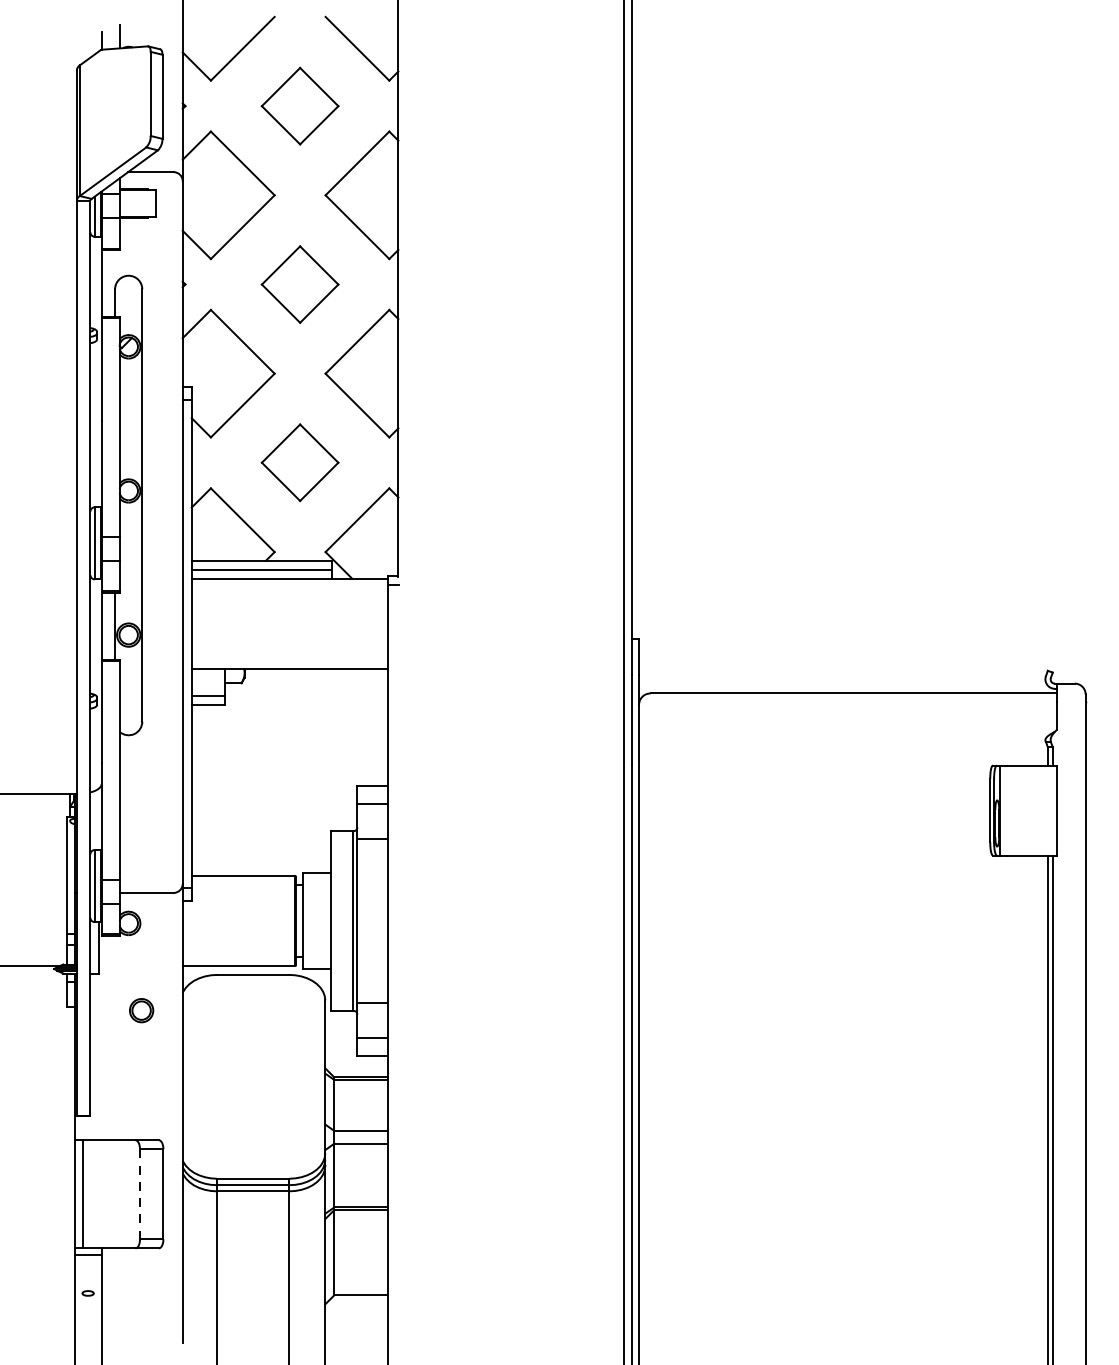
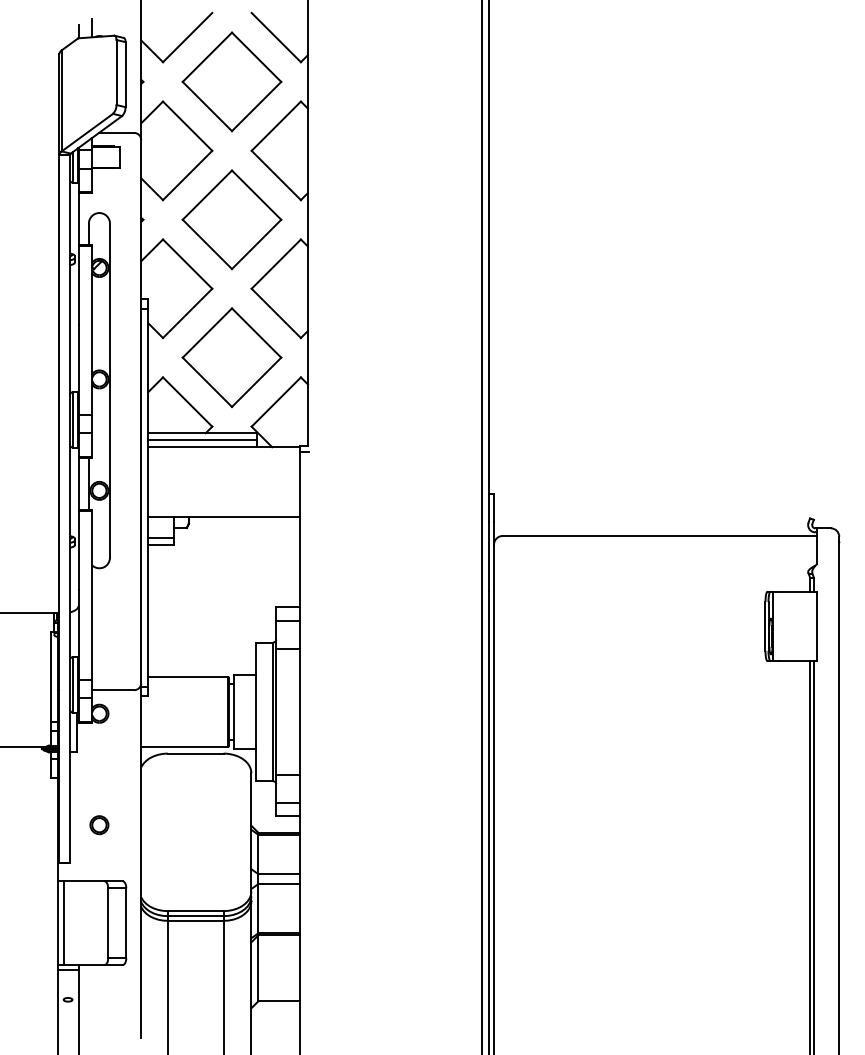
part: (299, 105) -> (231, 81), size x1.67
part: (299, 284) -> (231, 219), size x1.67
part: (299, 462) -> (231, 357), size x1.67
part: (141, 1011) -> (99, 825), moved
line: (140, 1194) -> (108, 923), dashed -> solid

